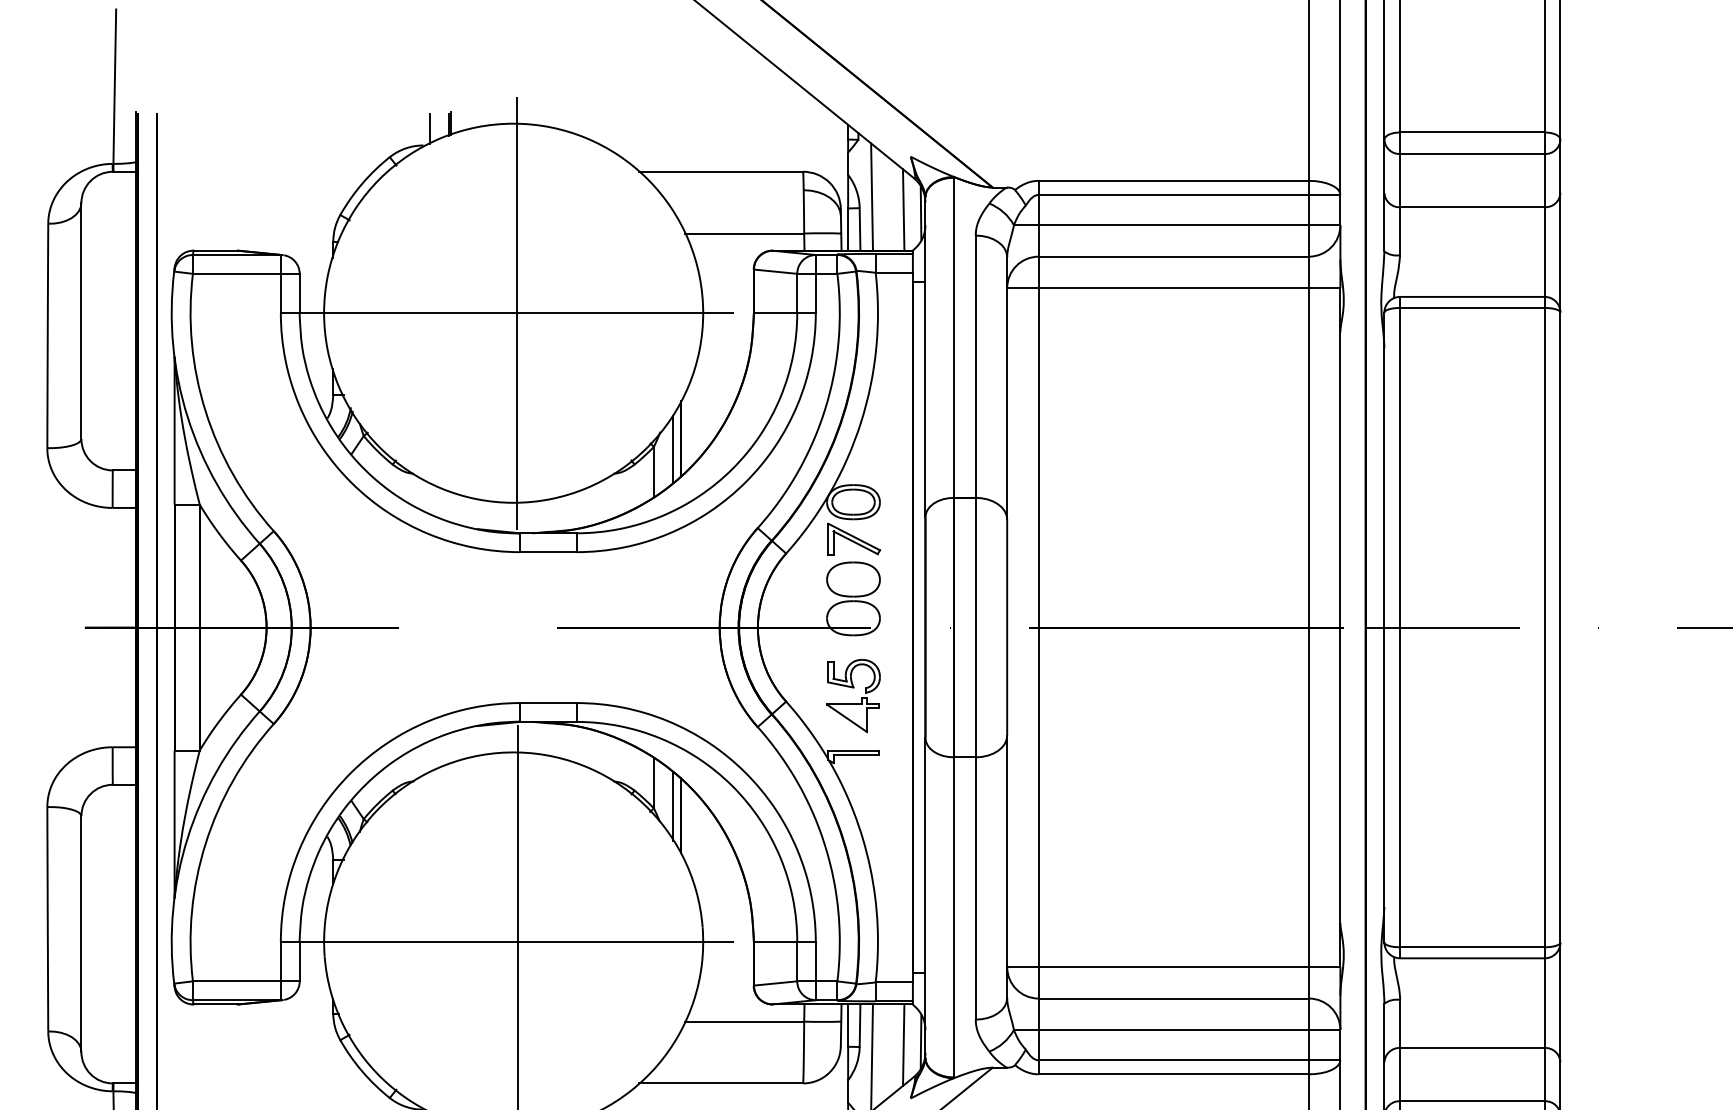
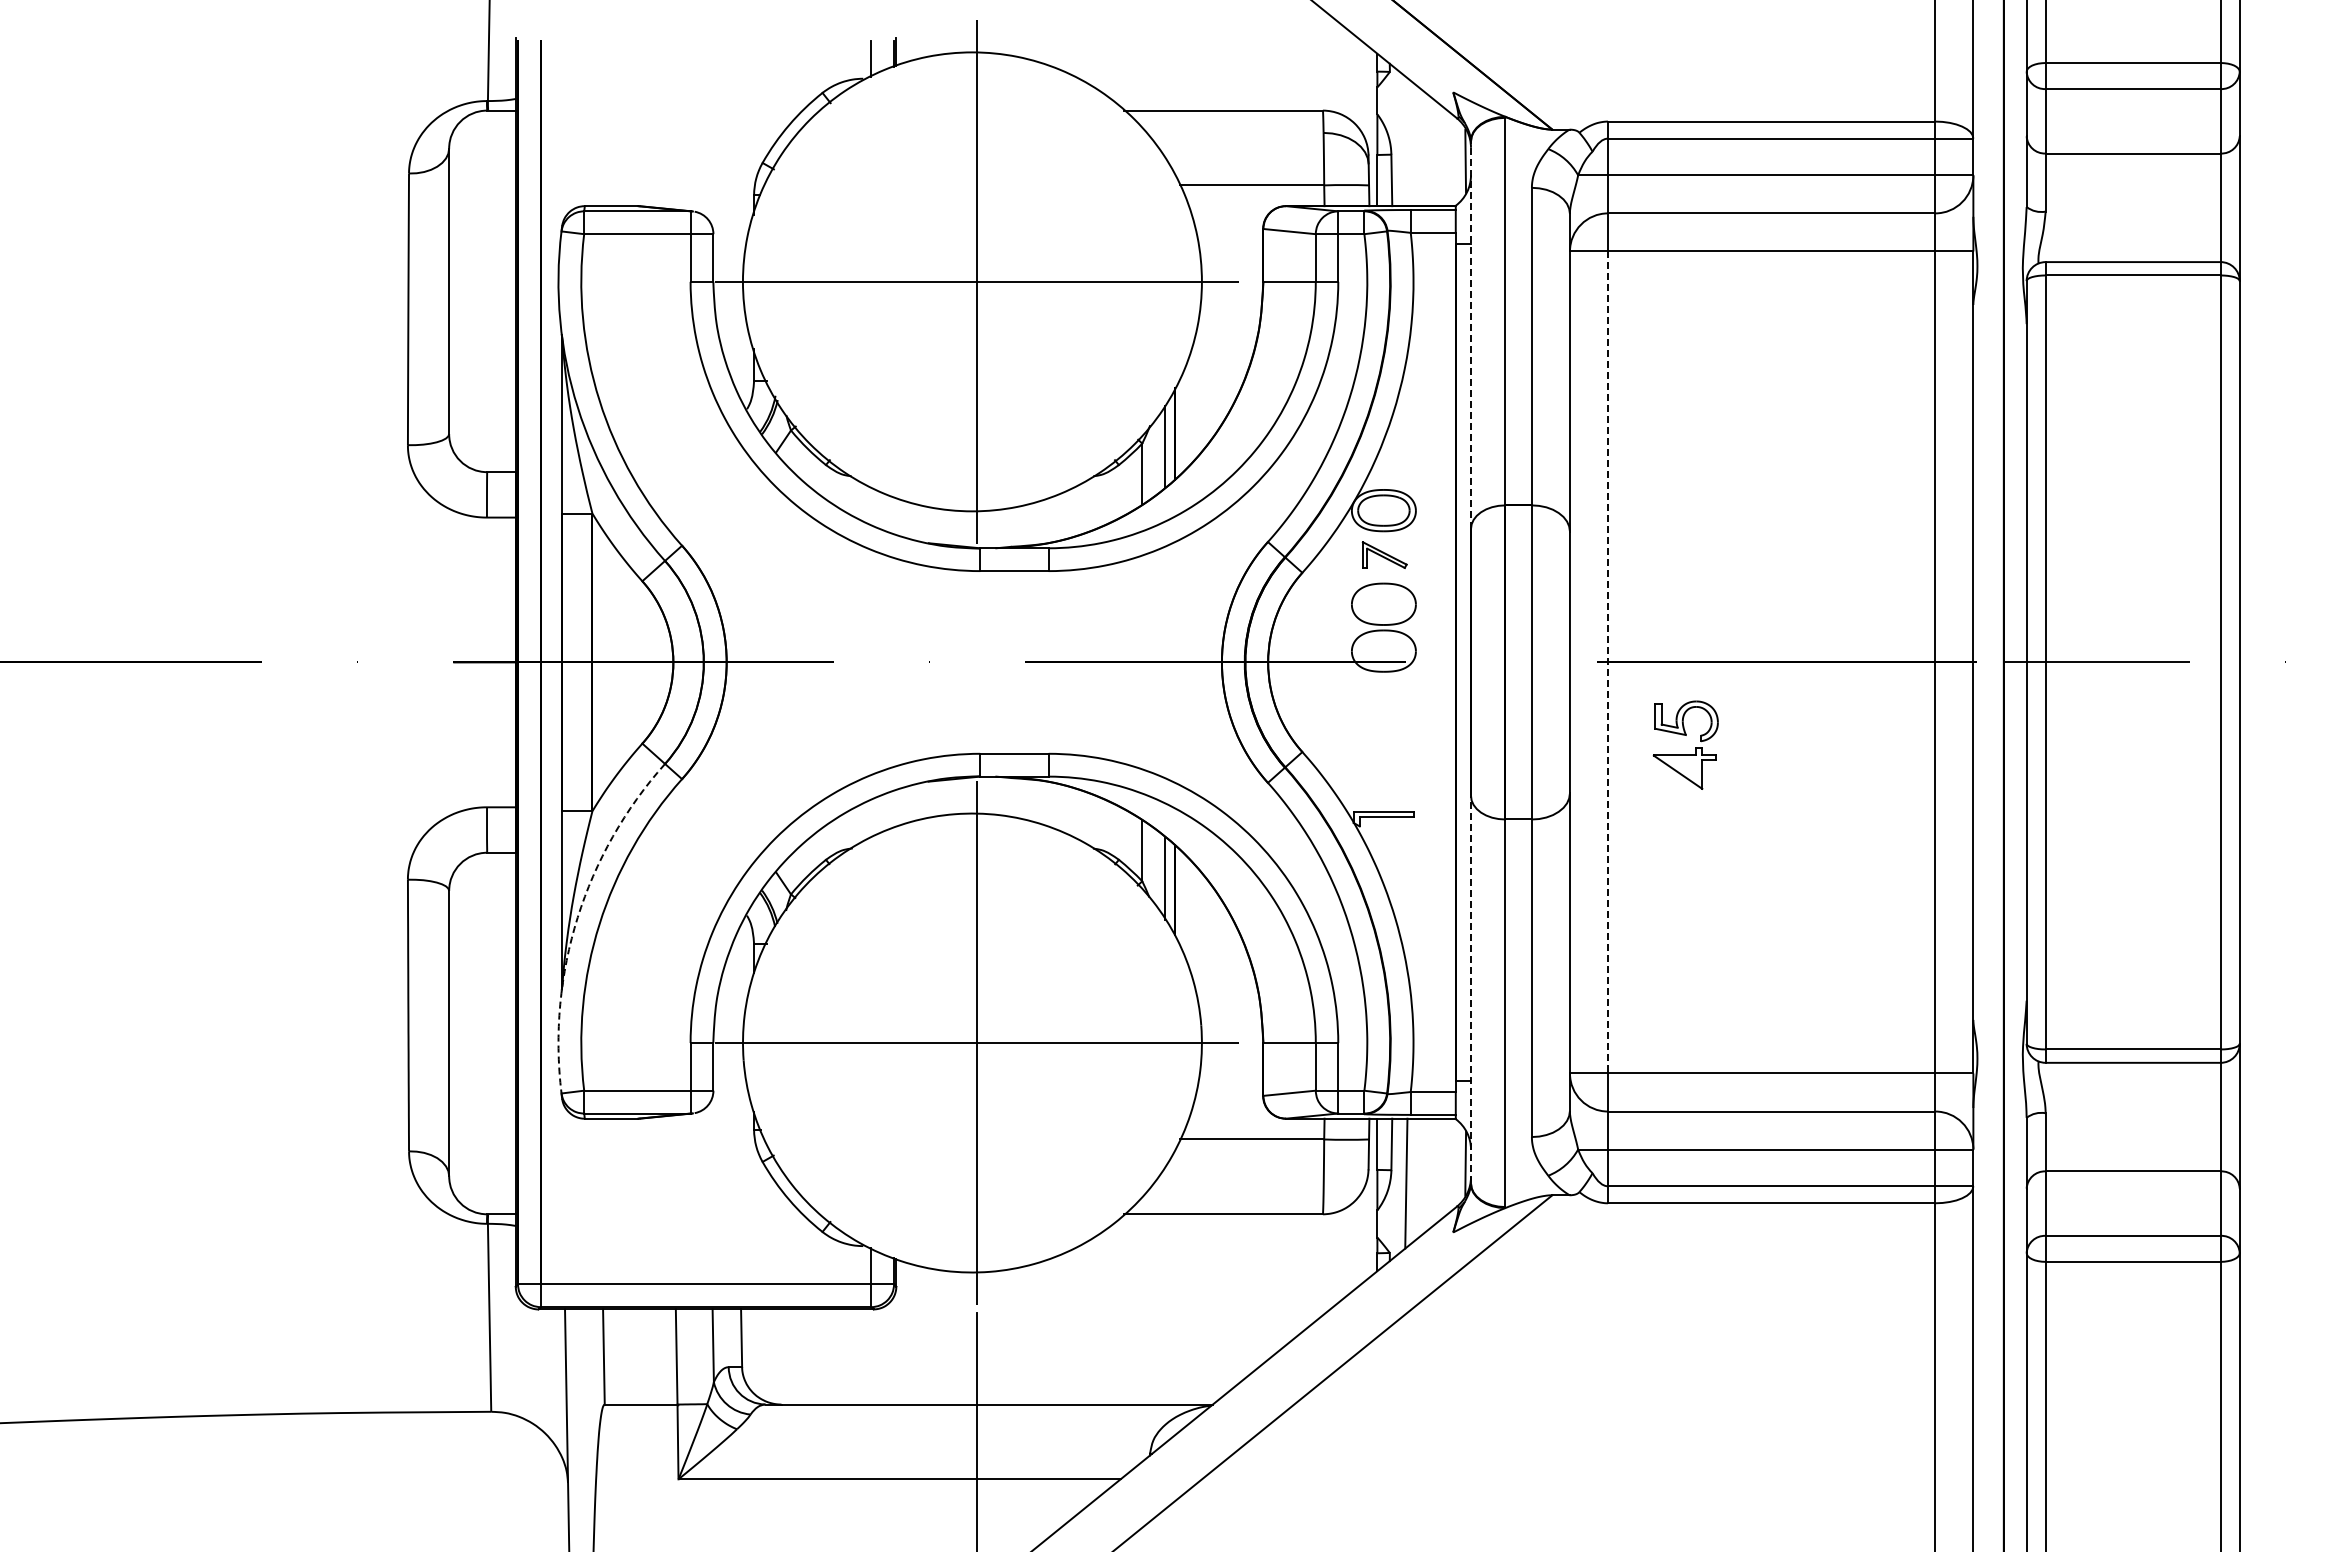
line: (872, 197) -> (1406, 141), removed
line: (903, 209) -> (1444, 156), removed
line: (925, 357) -> (1471, 335), solid -> dashed
part: (854, 538) -> (1384, 554), size x0.7
line: (1039, 627) -> (1608, 662), solid -> dashed
part: (853, 687) -> (1685, 735), moved
arc: (187, 838) -> (577, 917), solid -> dashed
line: (925, 897) -> (1471, 989), solid -> dashed
line: (903, 1044) -> (1444, 1167), removed

